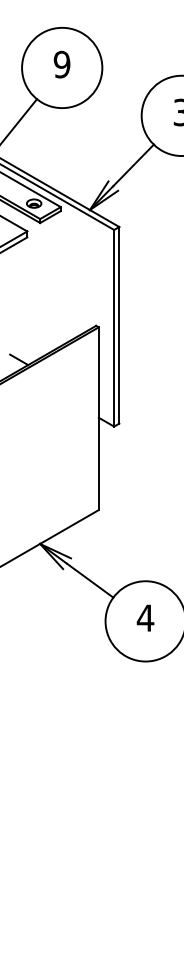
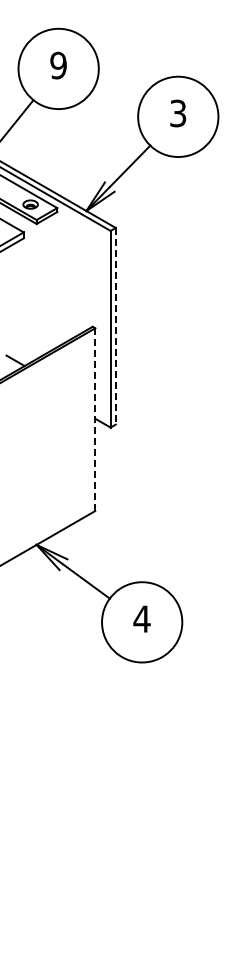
line: (119, 325) -> (115, 326), solid -> dashed
line: (99, 418) -> (95, 419), solid -> dashed

